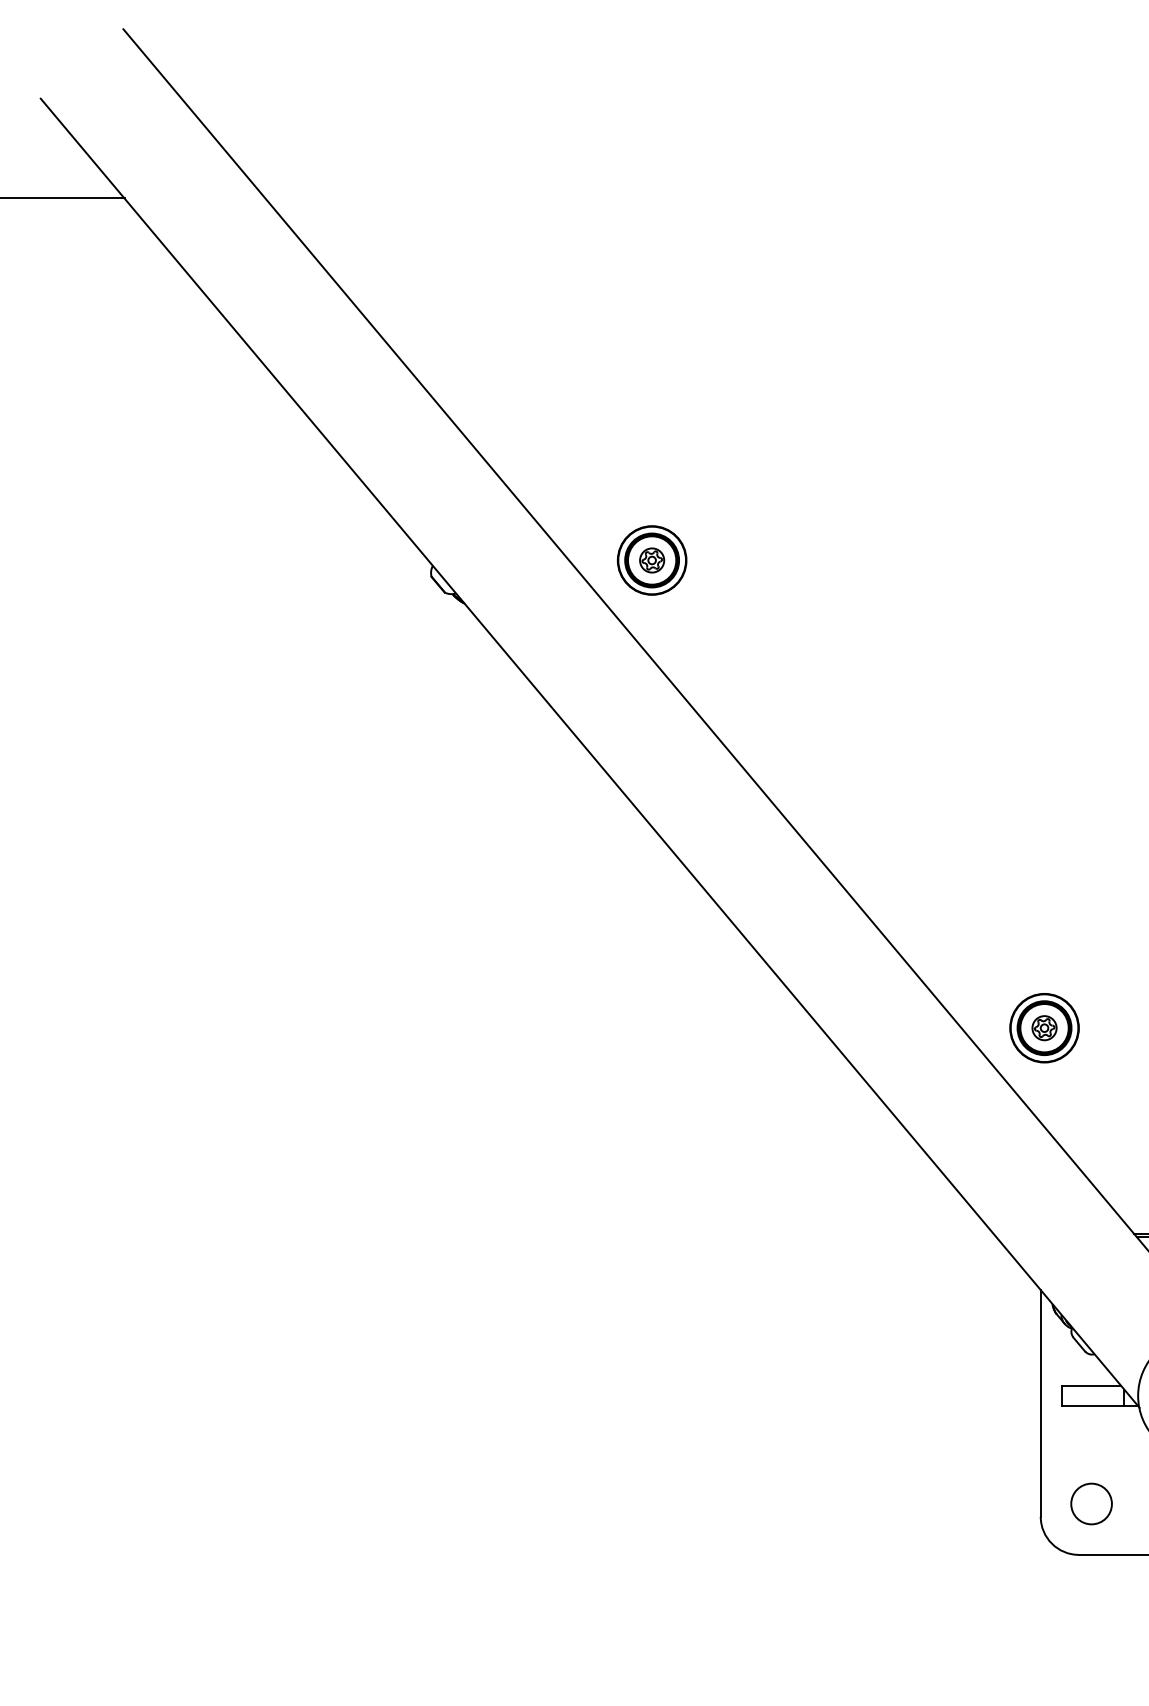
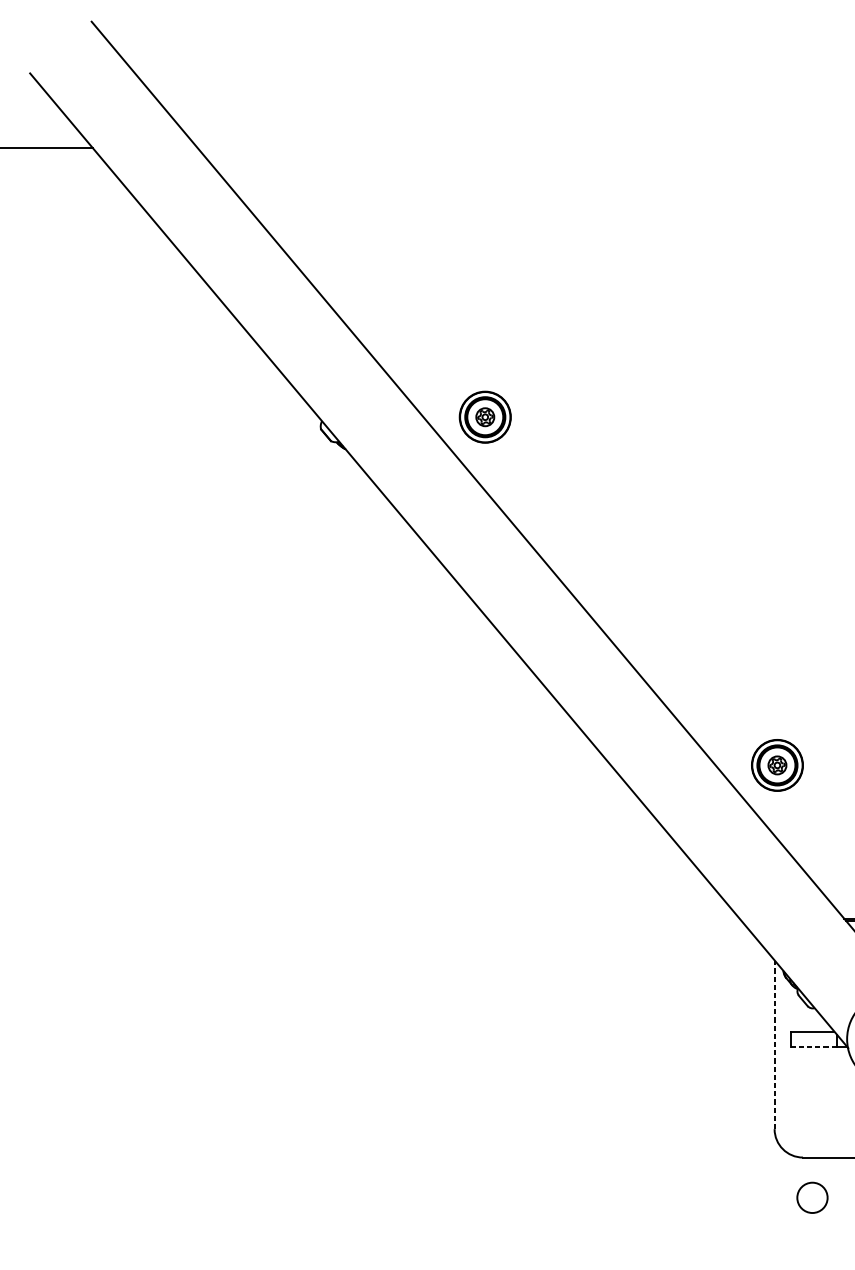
line: (1040, 1403) -> (774, 1044), solid -> dashed
line: (1092, 1406) -> (813, 1047), solid -> dashed
circle: (1091, 1503) -> (812, 1197), moved

